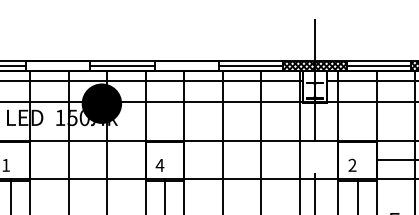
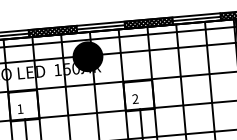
hatch: (58, 65) -> (53, 31), added
hatch: (186, 65) -> (148, 22), added
text: (159, 164) -> (135, 98), 4 -> 2

